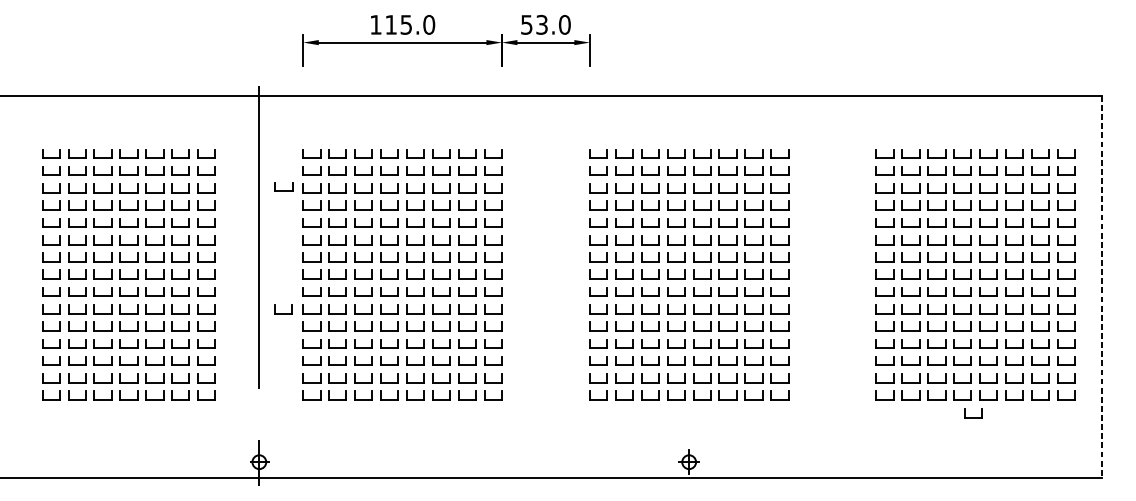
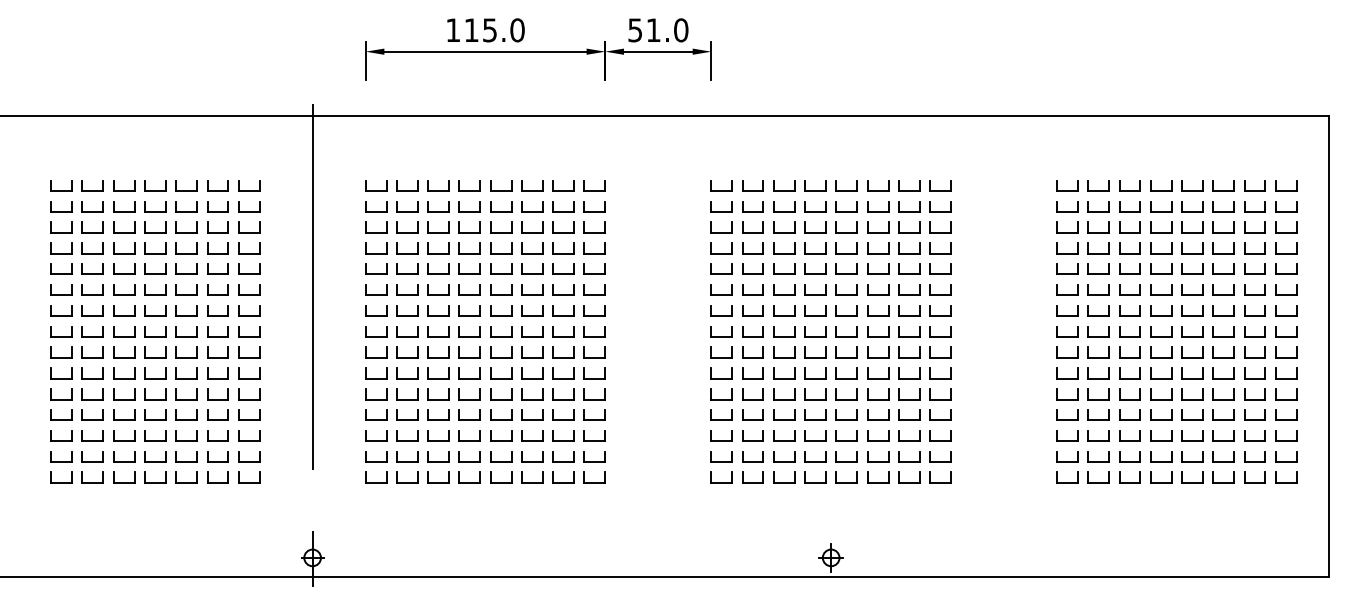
text: (541, 25) -> (653, 30), 53.0 -> 51.0
part: (284, 186) -> (342, 225), removed
line: (1101, 286) -> (1328, 346), dashed -> solid
part: (283, 309) -> (341, 373), removed
part: (972, 412) -> (1173, 498), removed

